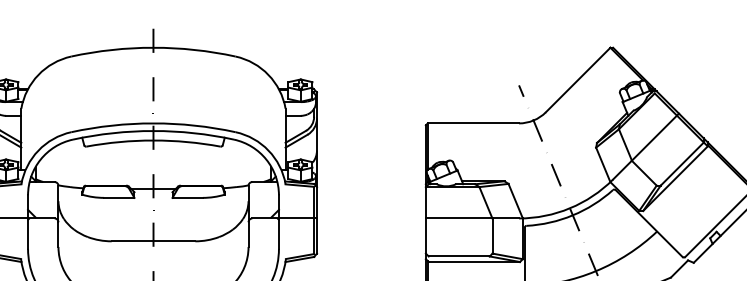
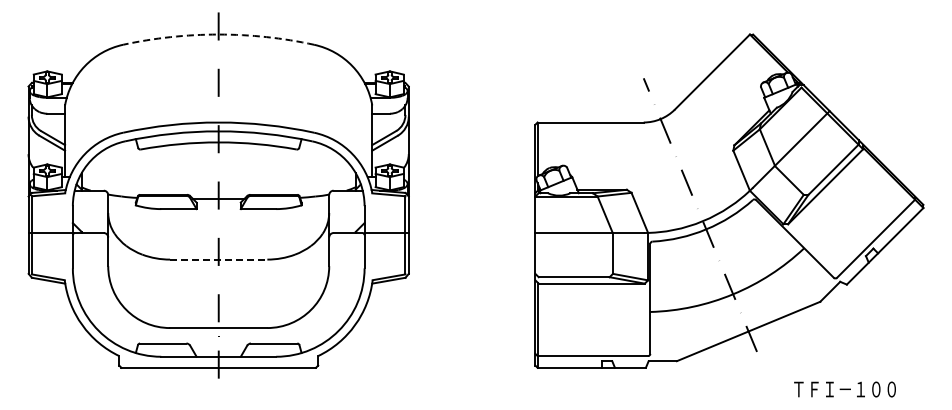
arc: (153, 47) -> (218, 34), solid -> dashed
line: (153, 241) -> (218, 259), solid -> dashed

